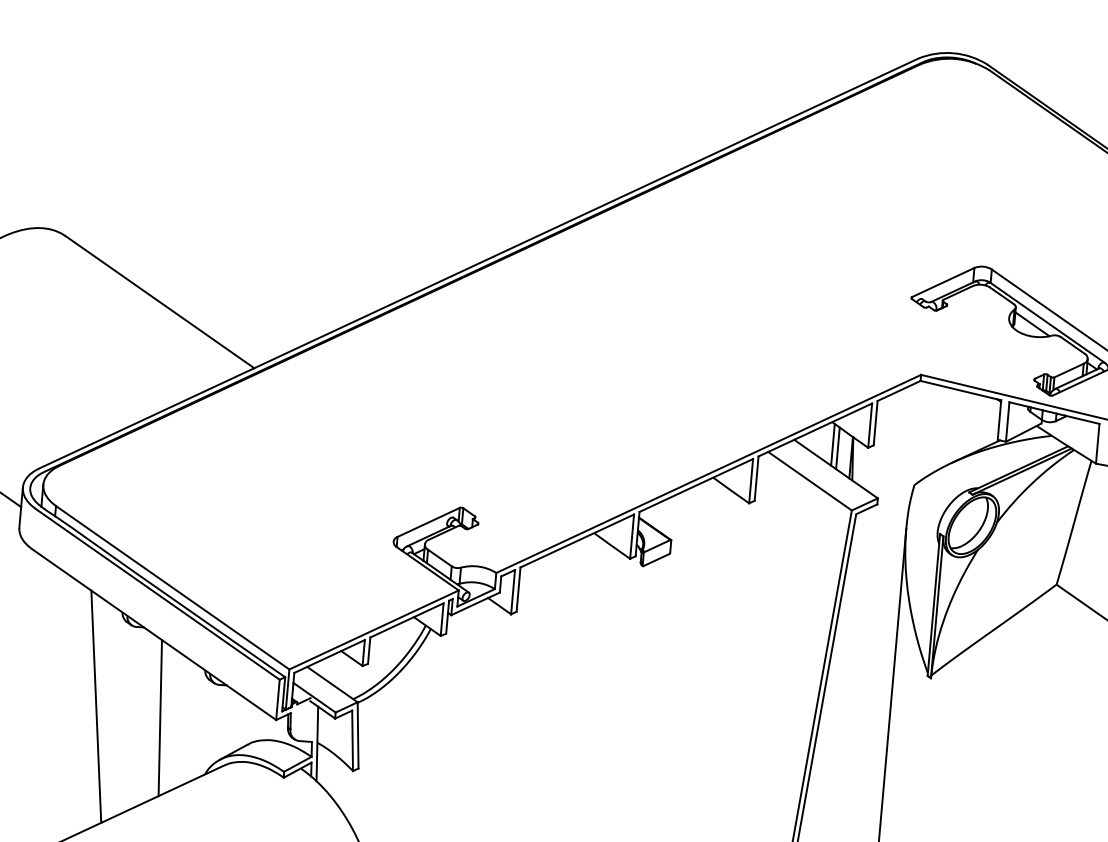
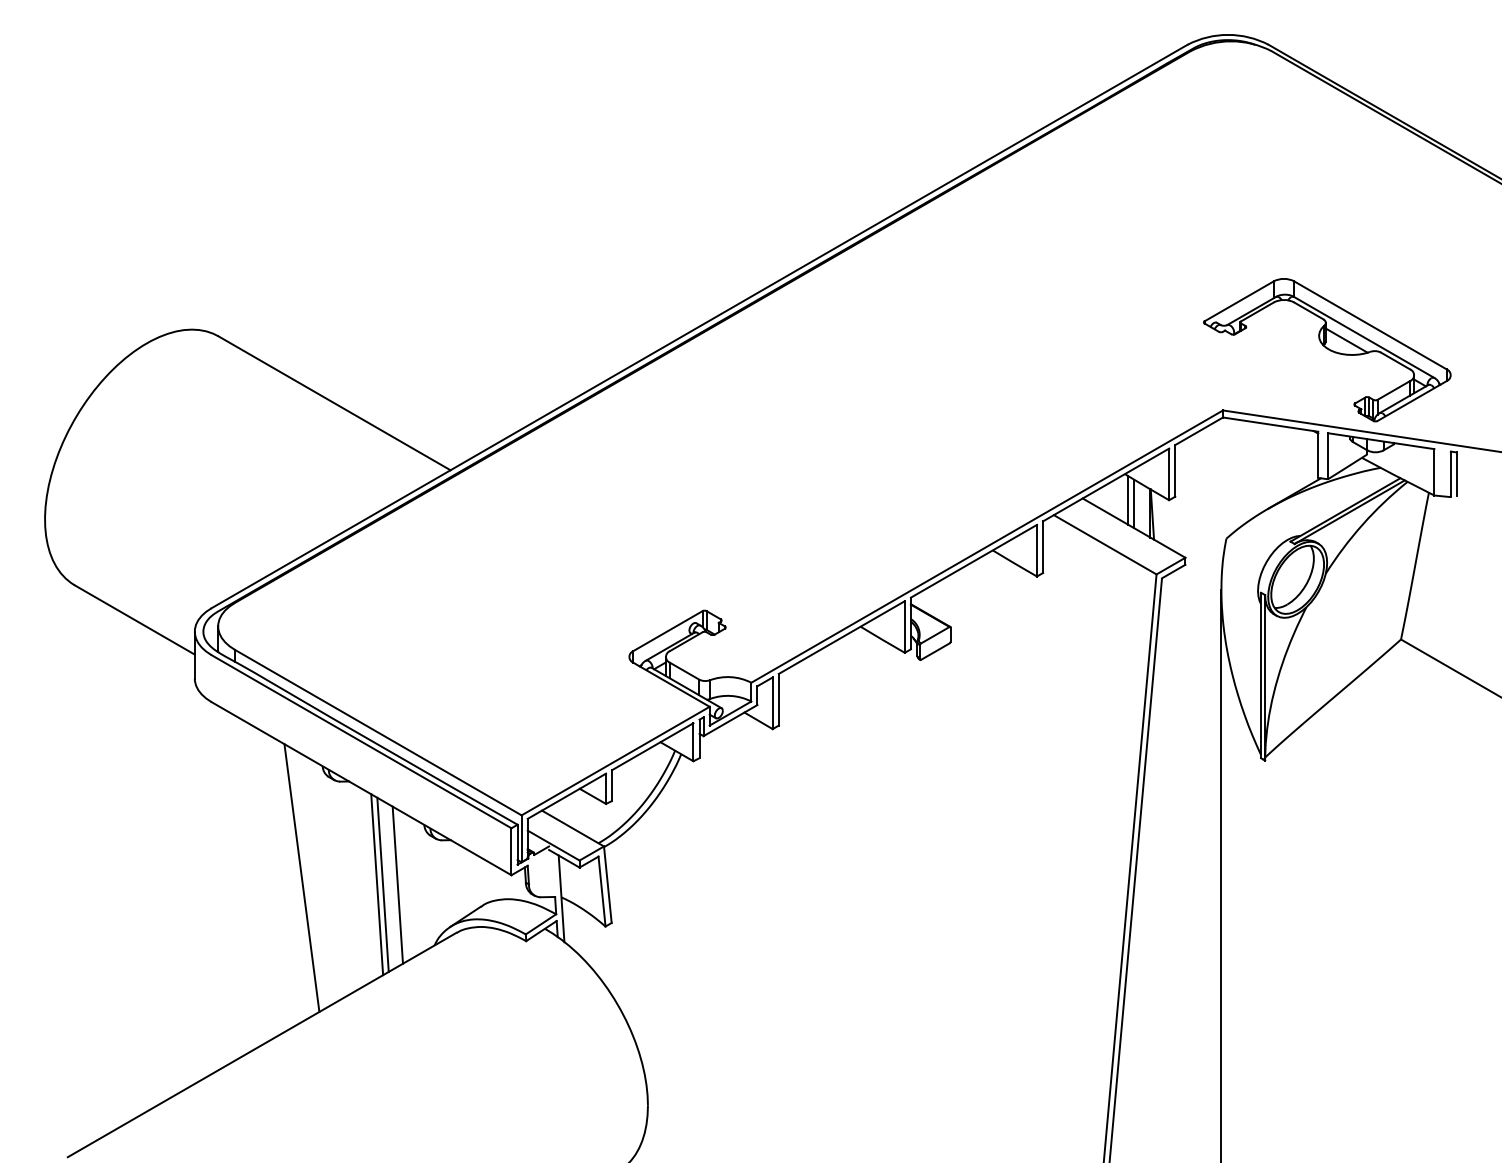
line: (164, 718) -> (382, 884), added
line: (177, 719) -> (397, 884), added

